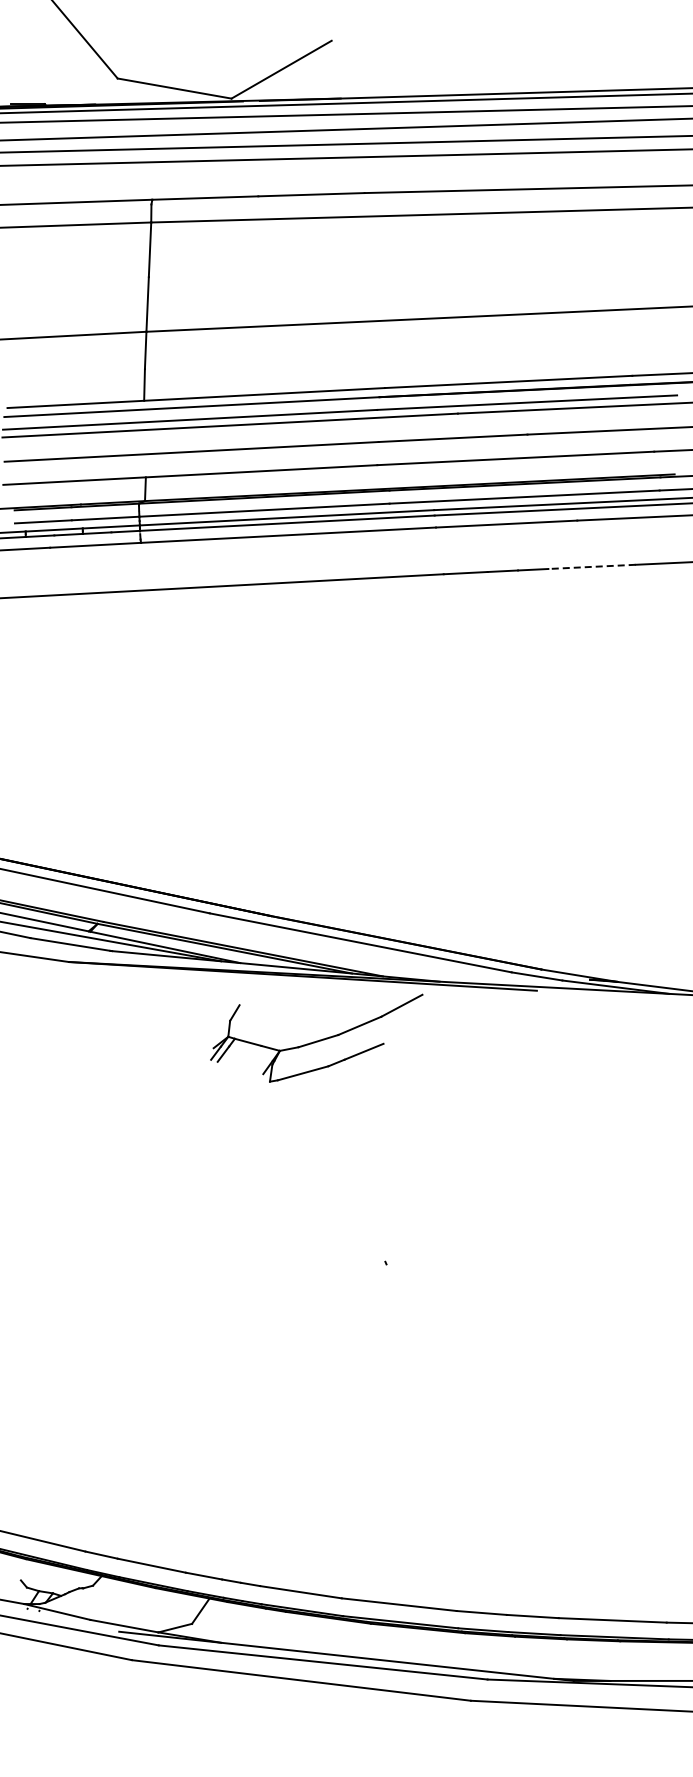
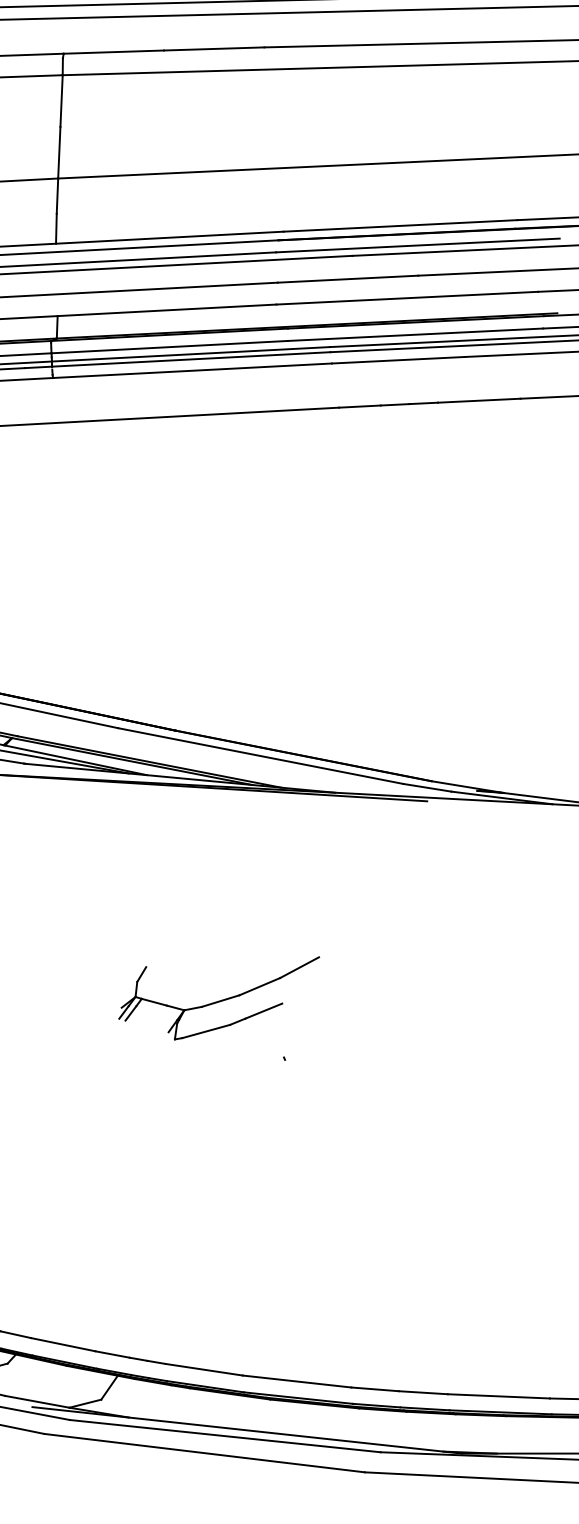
line: (592, 566) -> (479, 400), dashed -> solid
part: (316, 1037) -> (218, 997), moved

